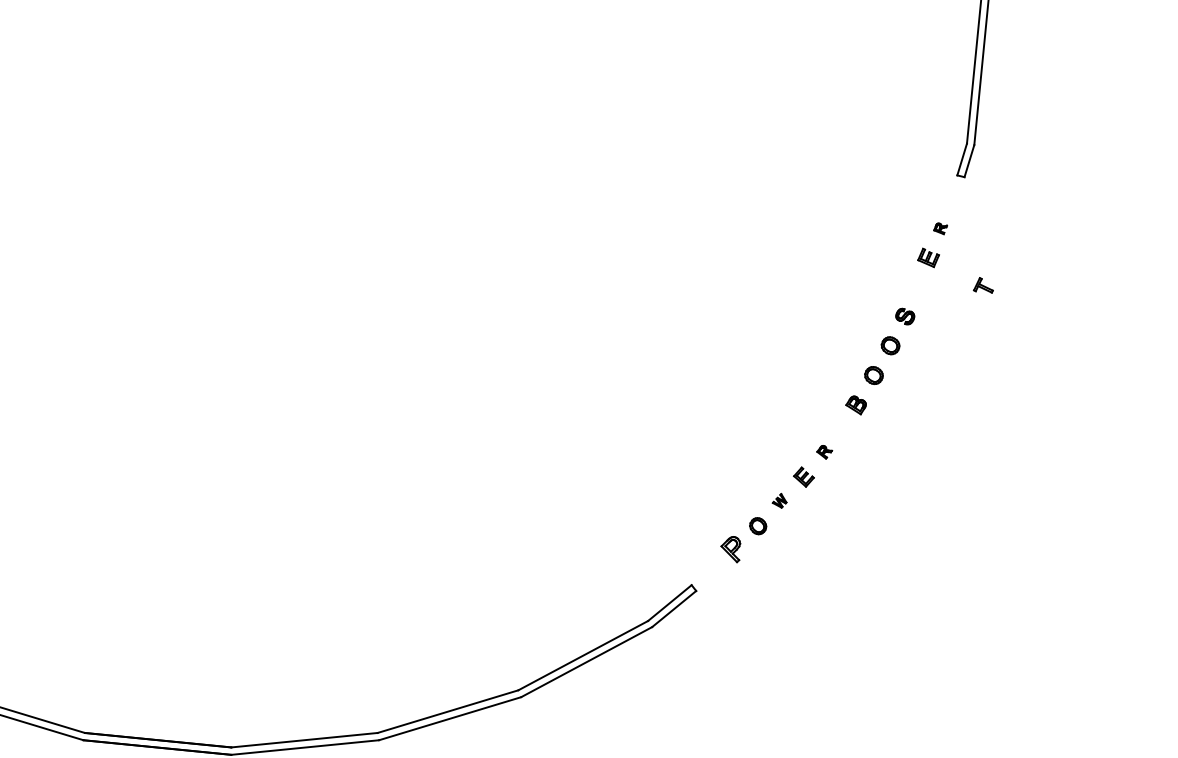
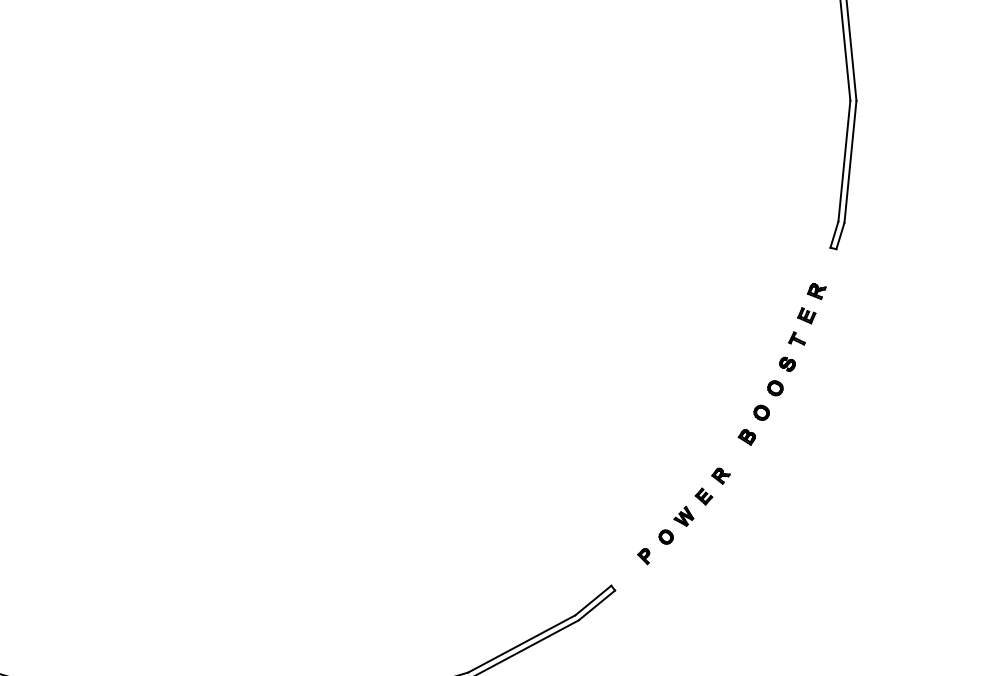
part: (940, 228) -> (816, 291), size x1.67
part: (982, 285) -> (796, 338), moved
part: (824, 451) -> (720, 475), size x1.43
part: (779, 499) -> (683, 515), size x1.67
part: (730, 549) -> (643, 556), size x0.71

